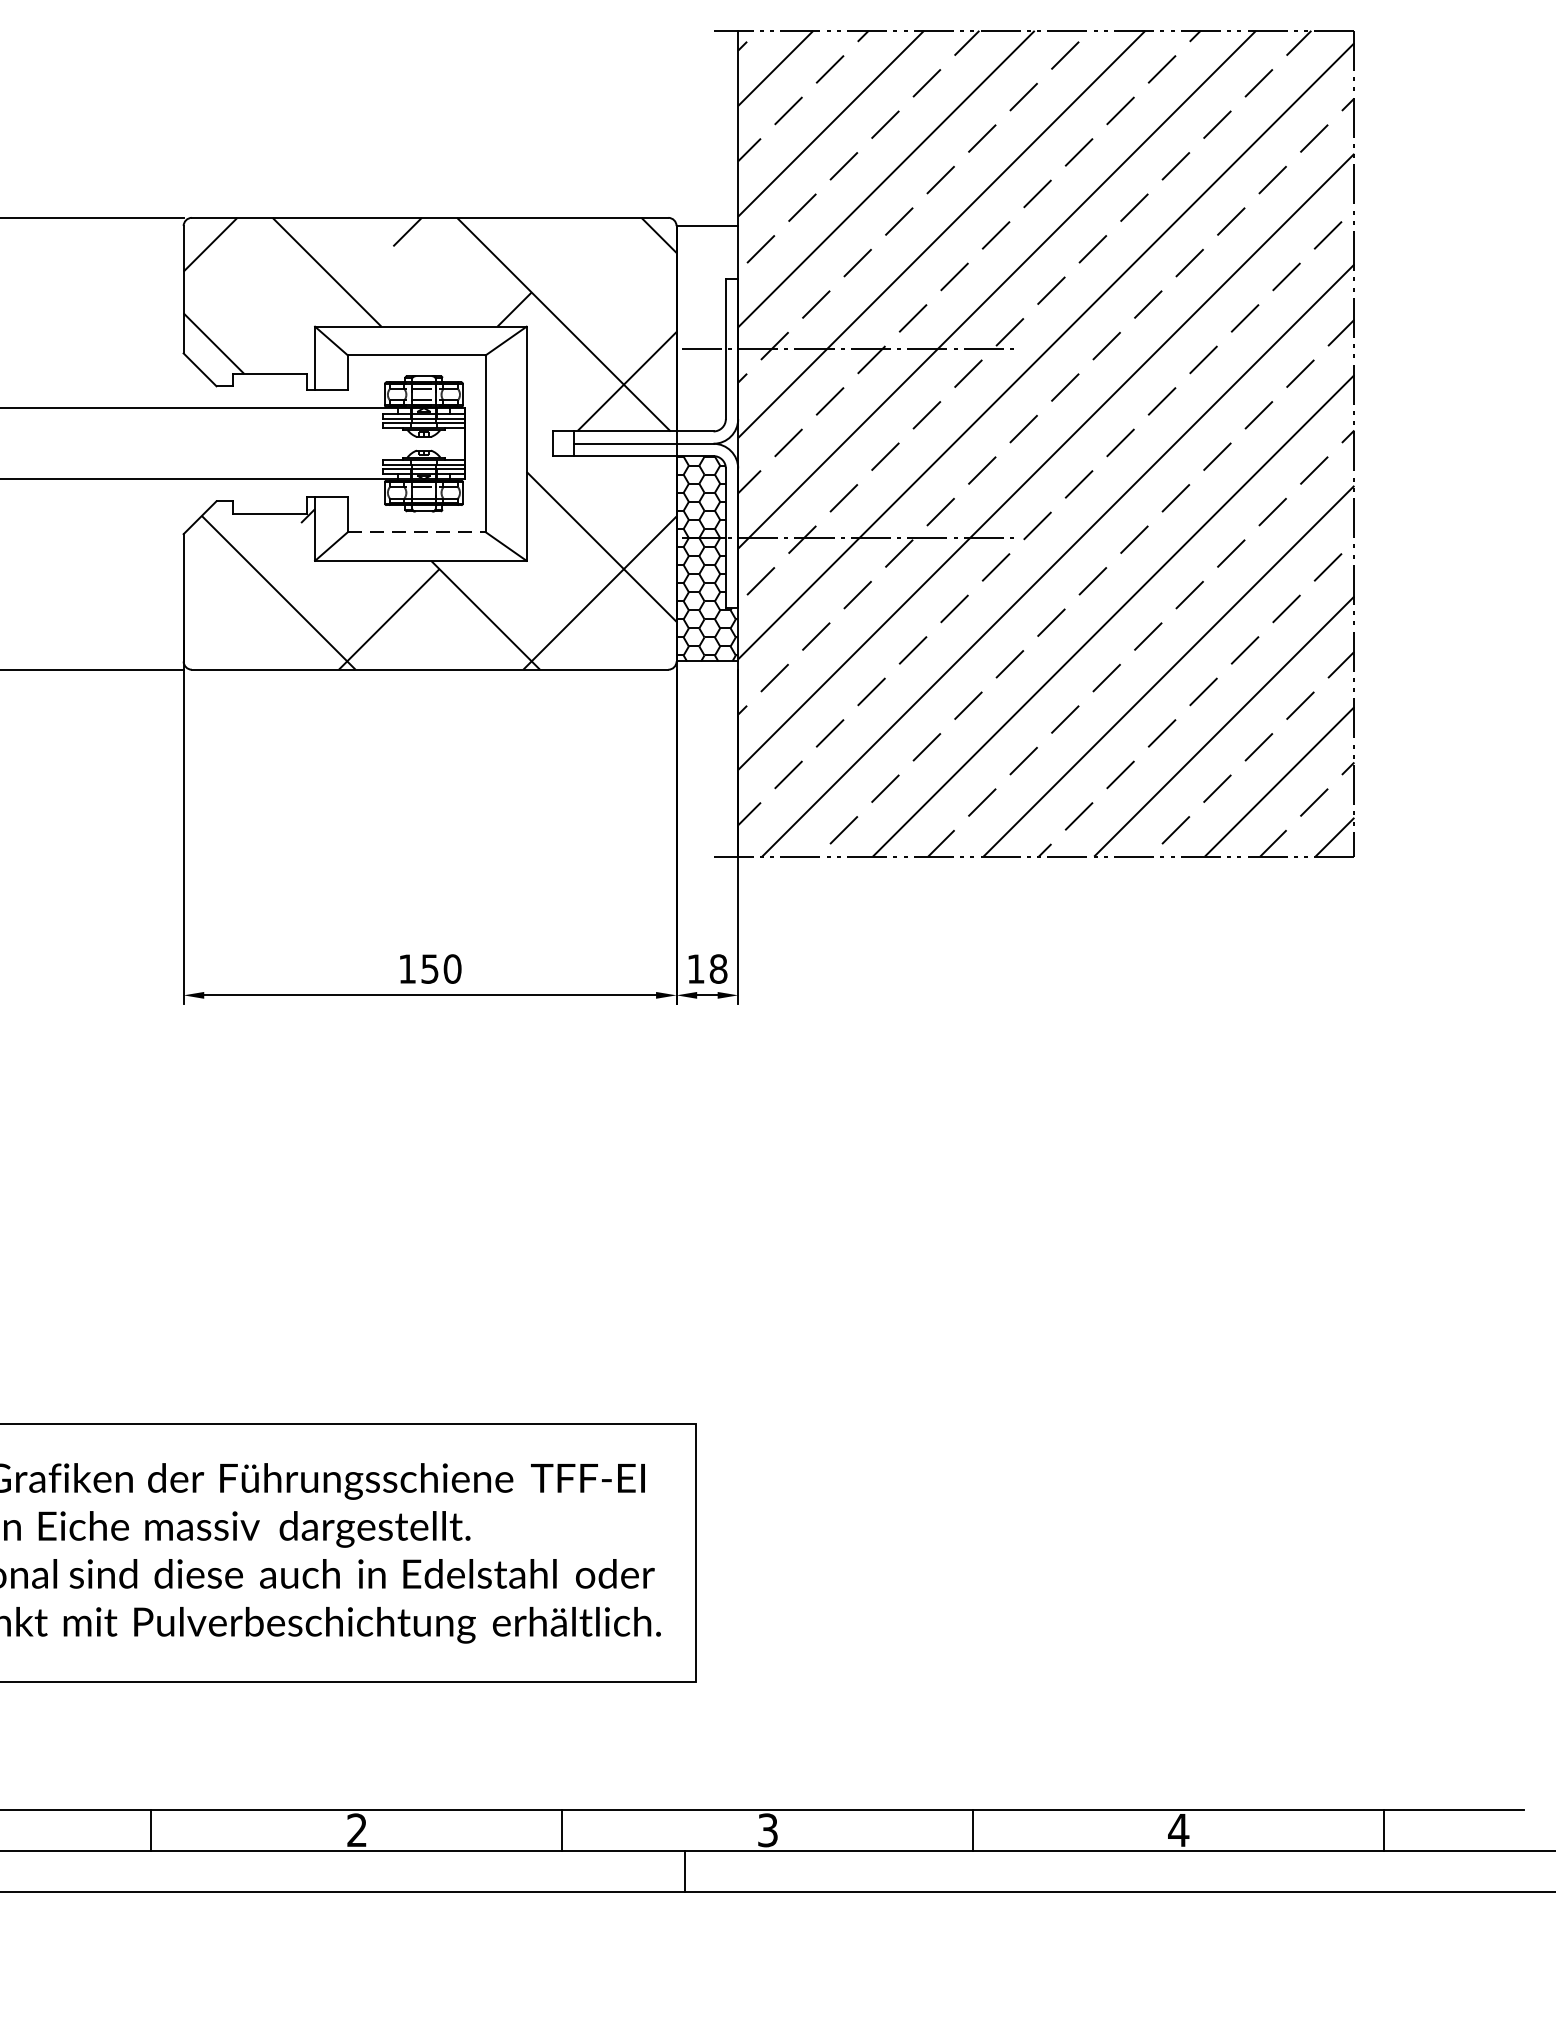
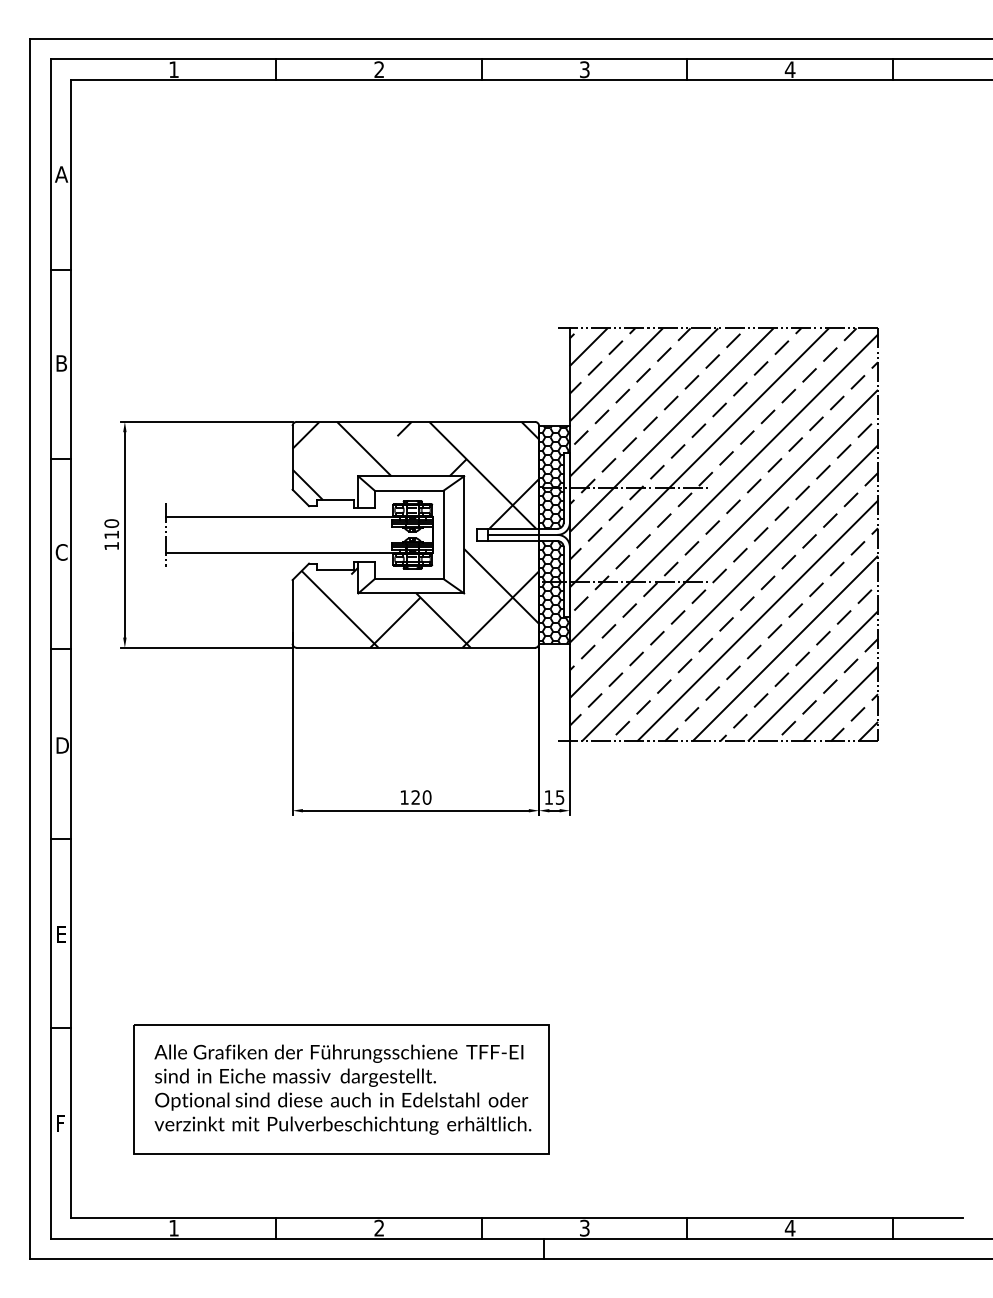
hatch: (707, 329) -> (554, 477), added
line: (417, 532) -> (409, 579), dashed -> solid
text: (429, 968) -> (415, 797), 150 -> 120
text: (717, 968) -> (559, 797), 18 -> 15

